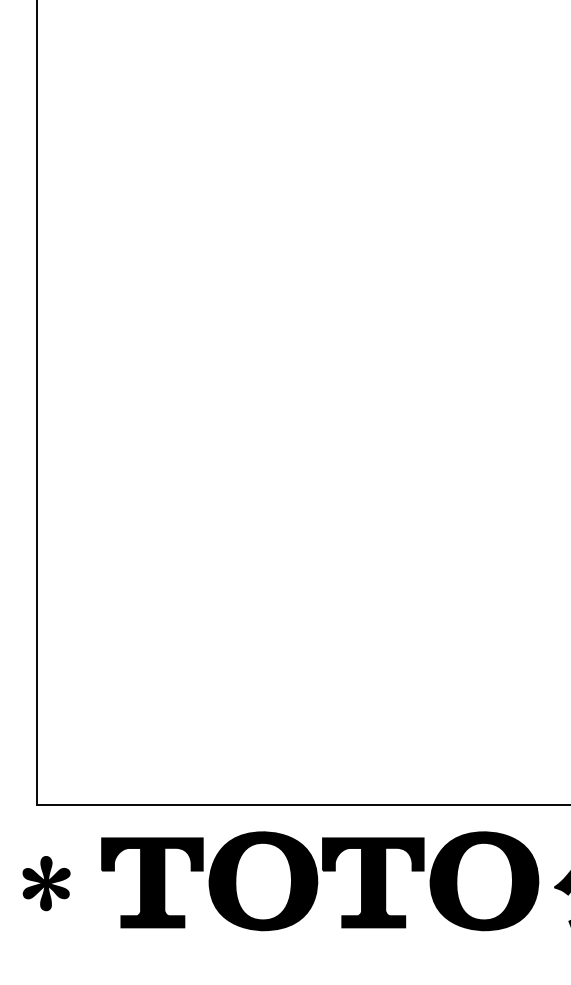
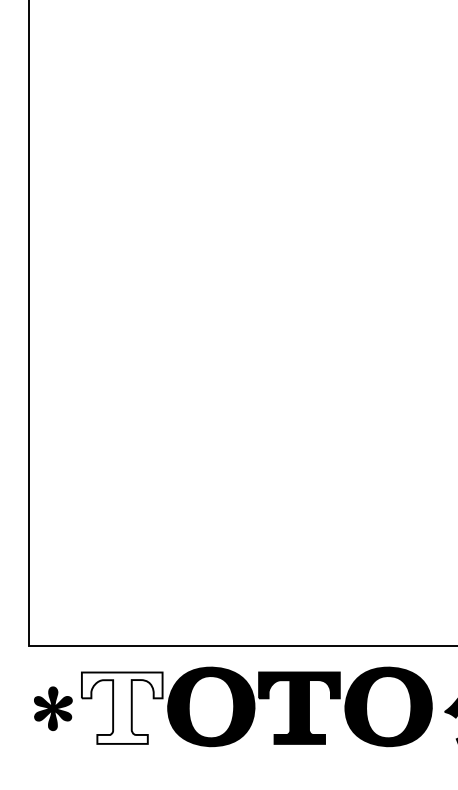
fill: (152, 882) -> (122, 707), removed
part: (46, 883) -> (53, 708), moved

